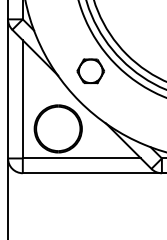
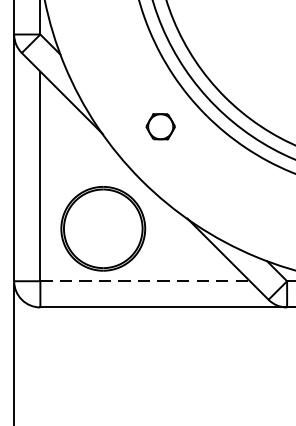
part: (90, 71) -> (160, 126), size x0.6
line: (82, 158) -> (146, 281), solid -> dashed

